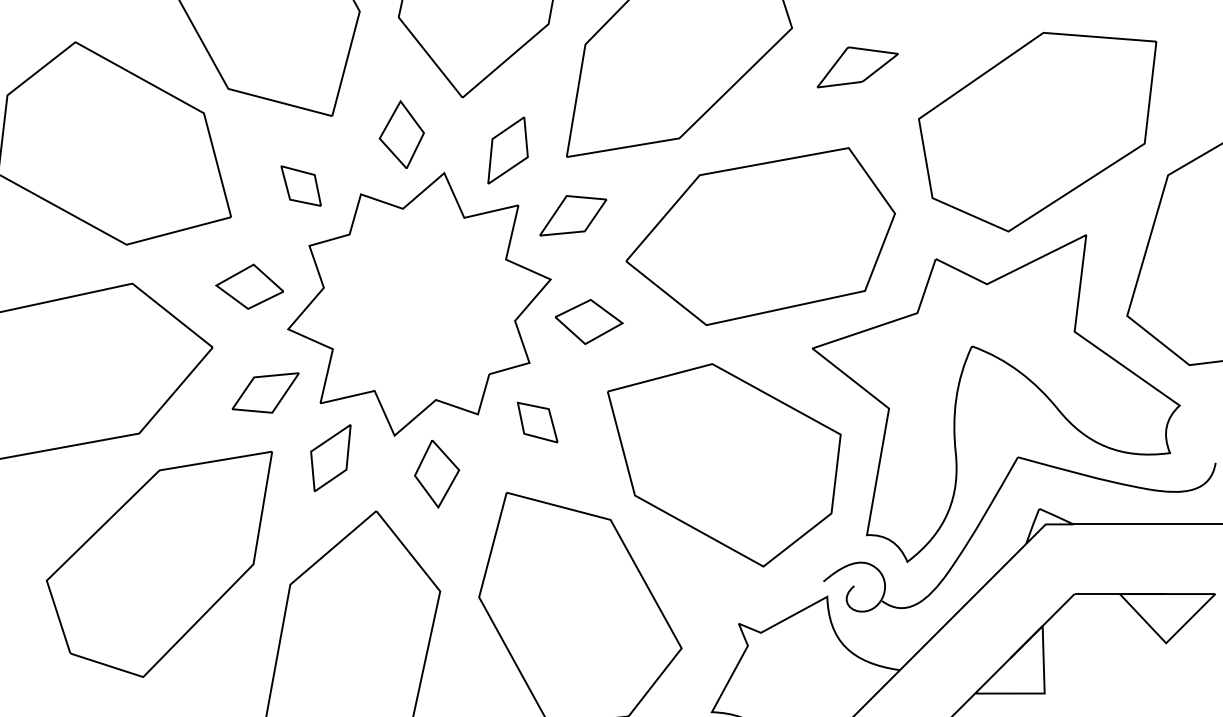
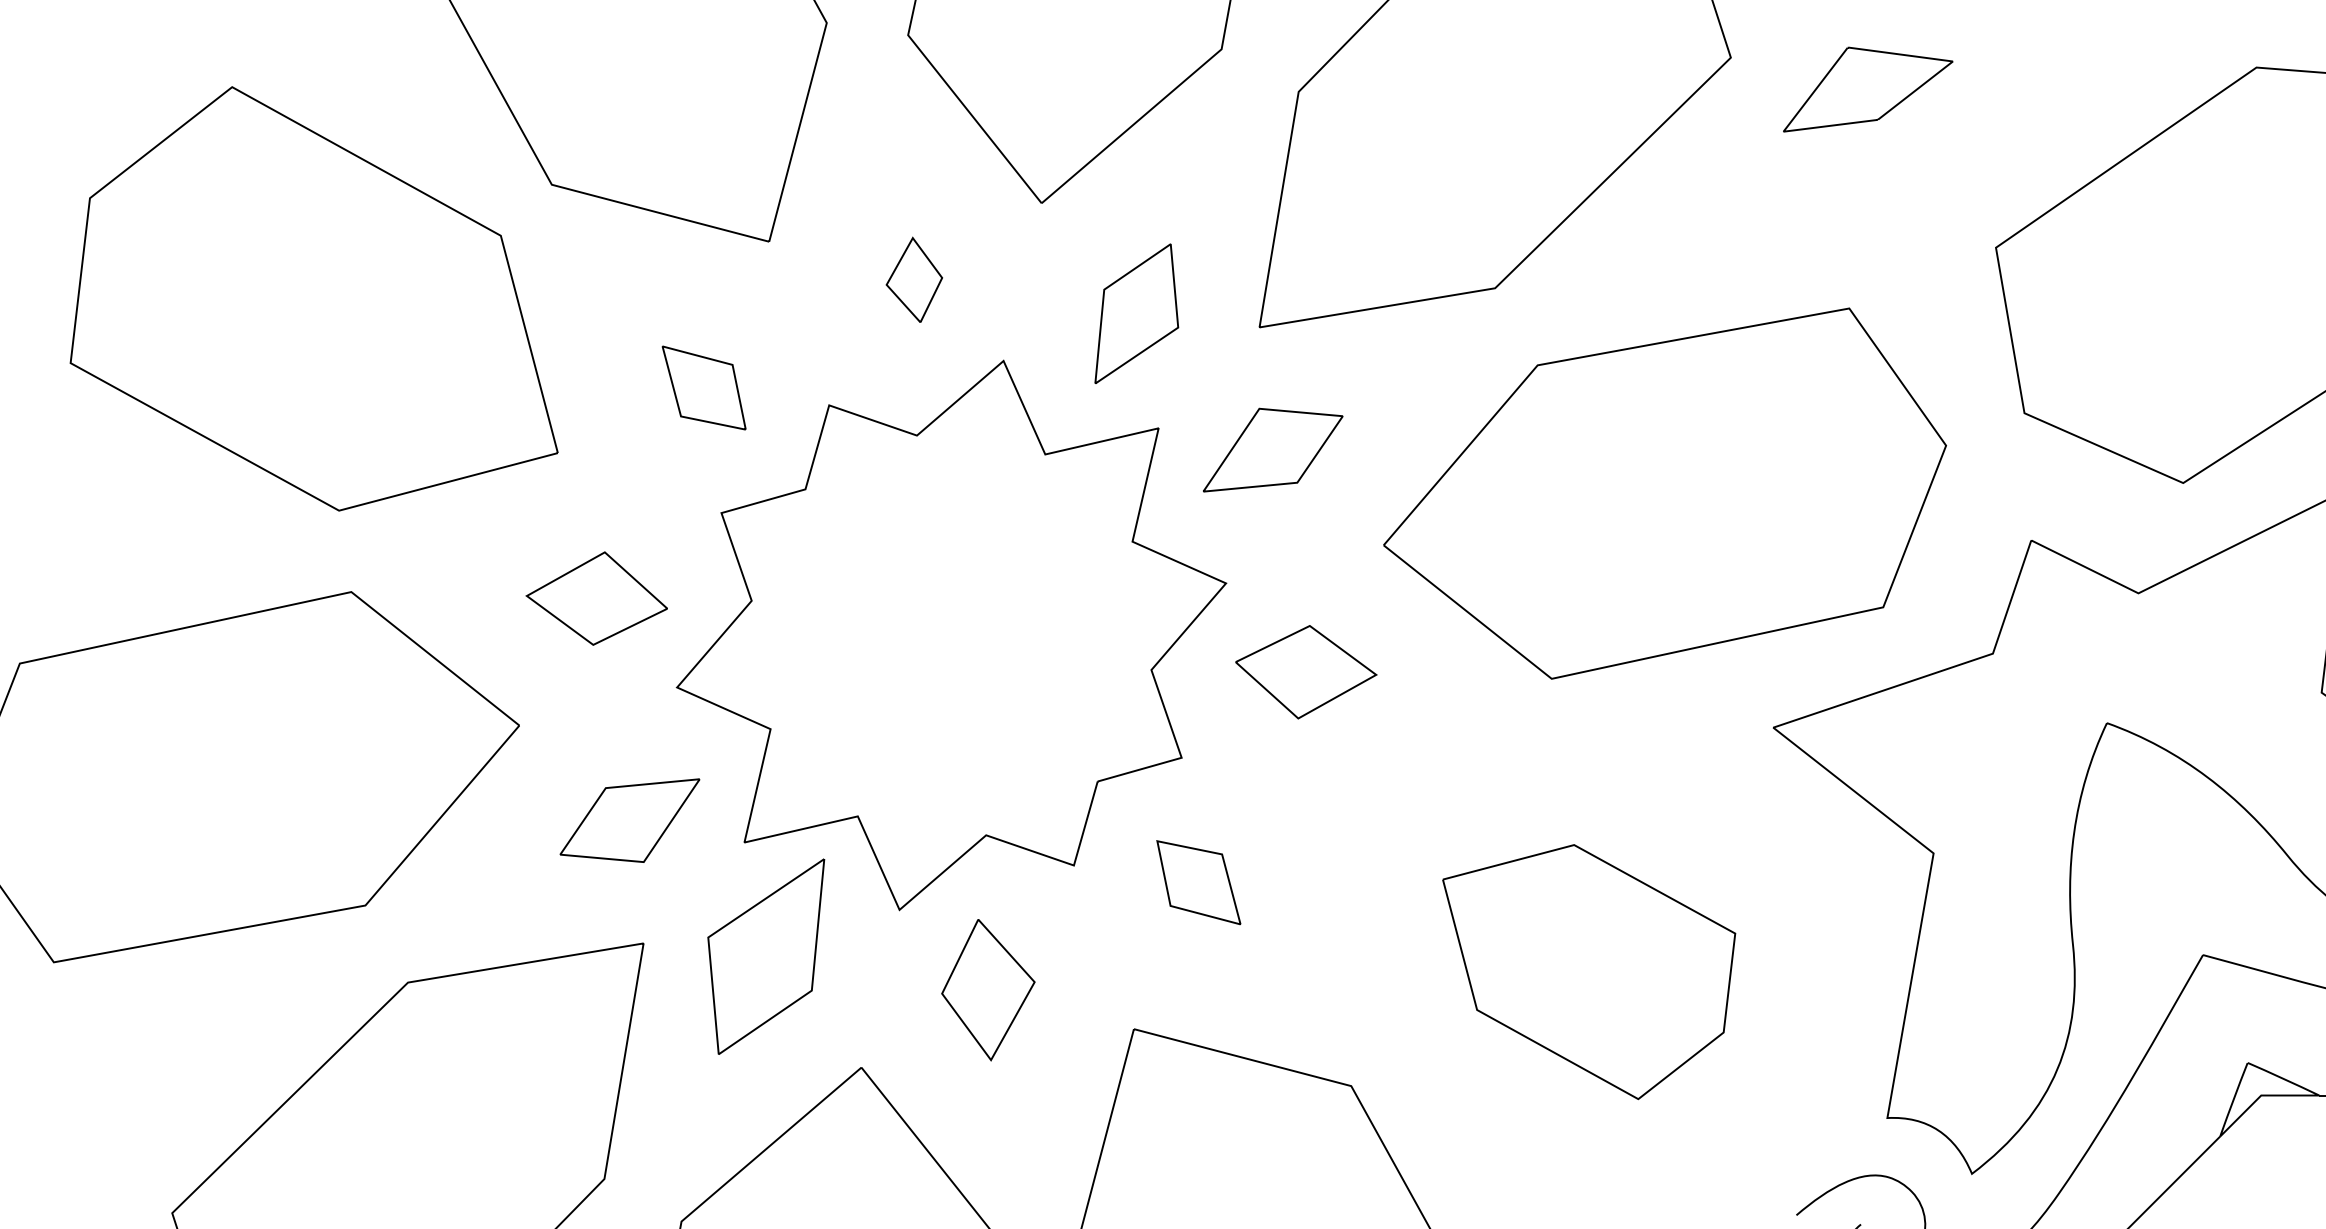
part: (857, 67) -> (1867, 89), moved
part: (401, 133) -> (913, 278), size x0.6
part: (330, 458) -> (765, 957), size x1.4
part: (724, 465) -> (1589, 972), size x0.6

